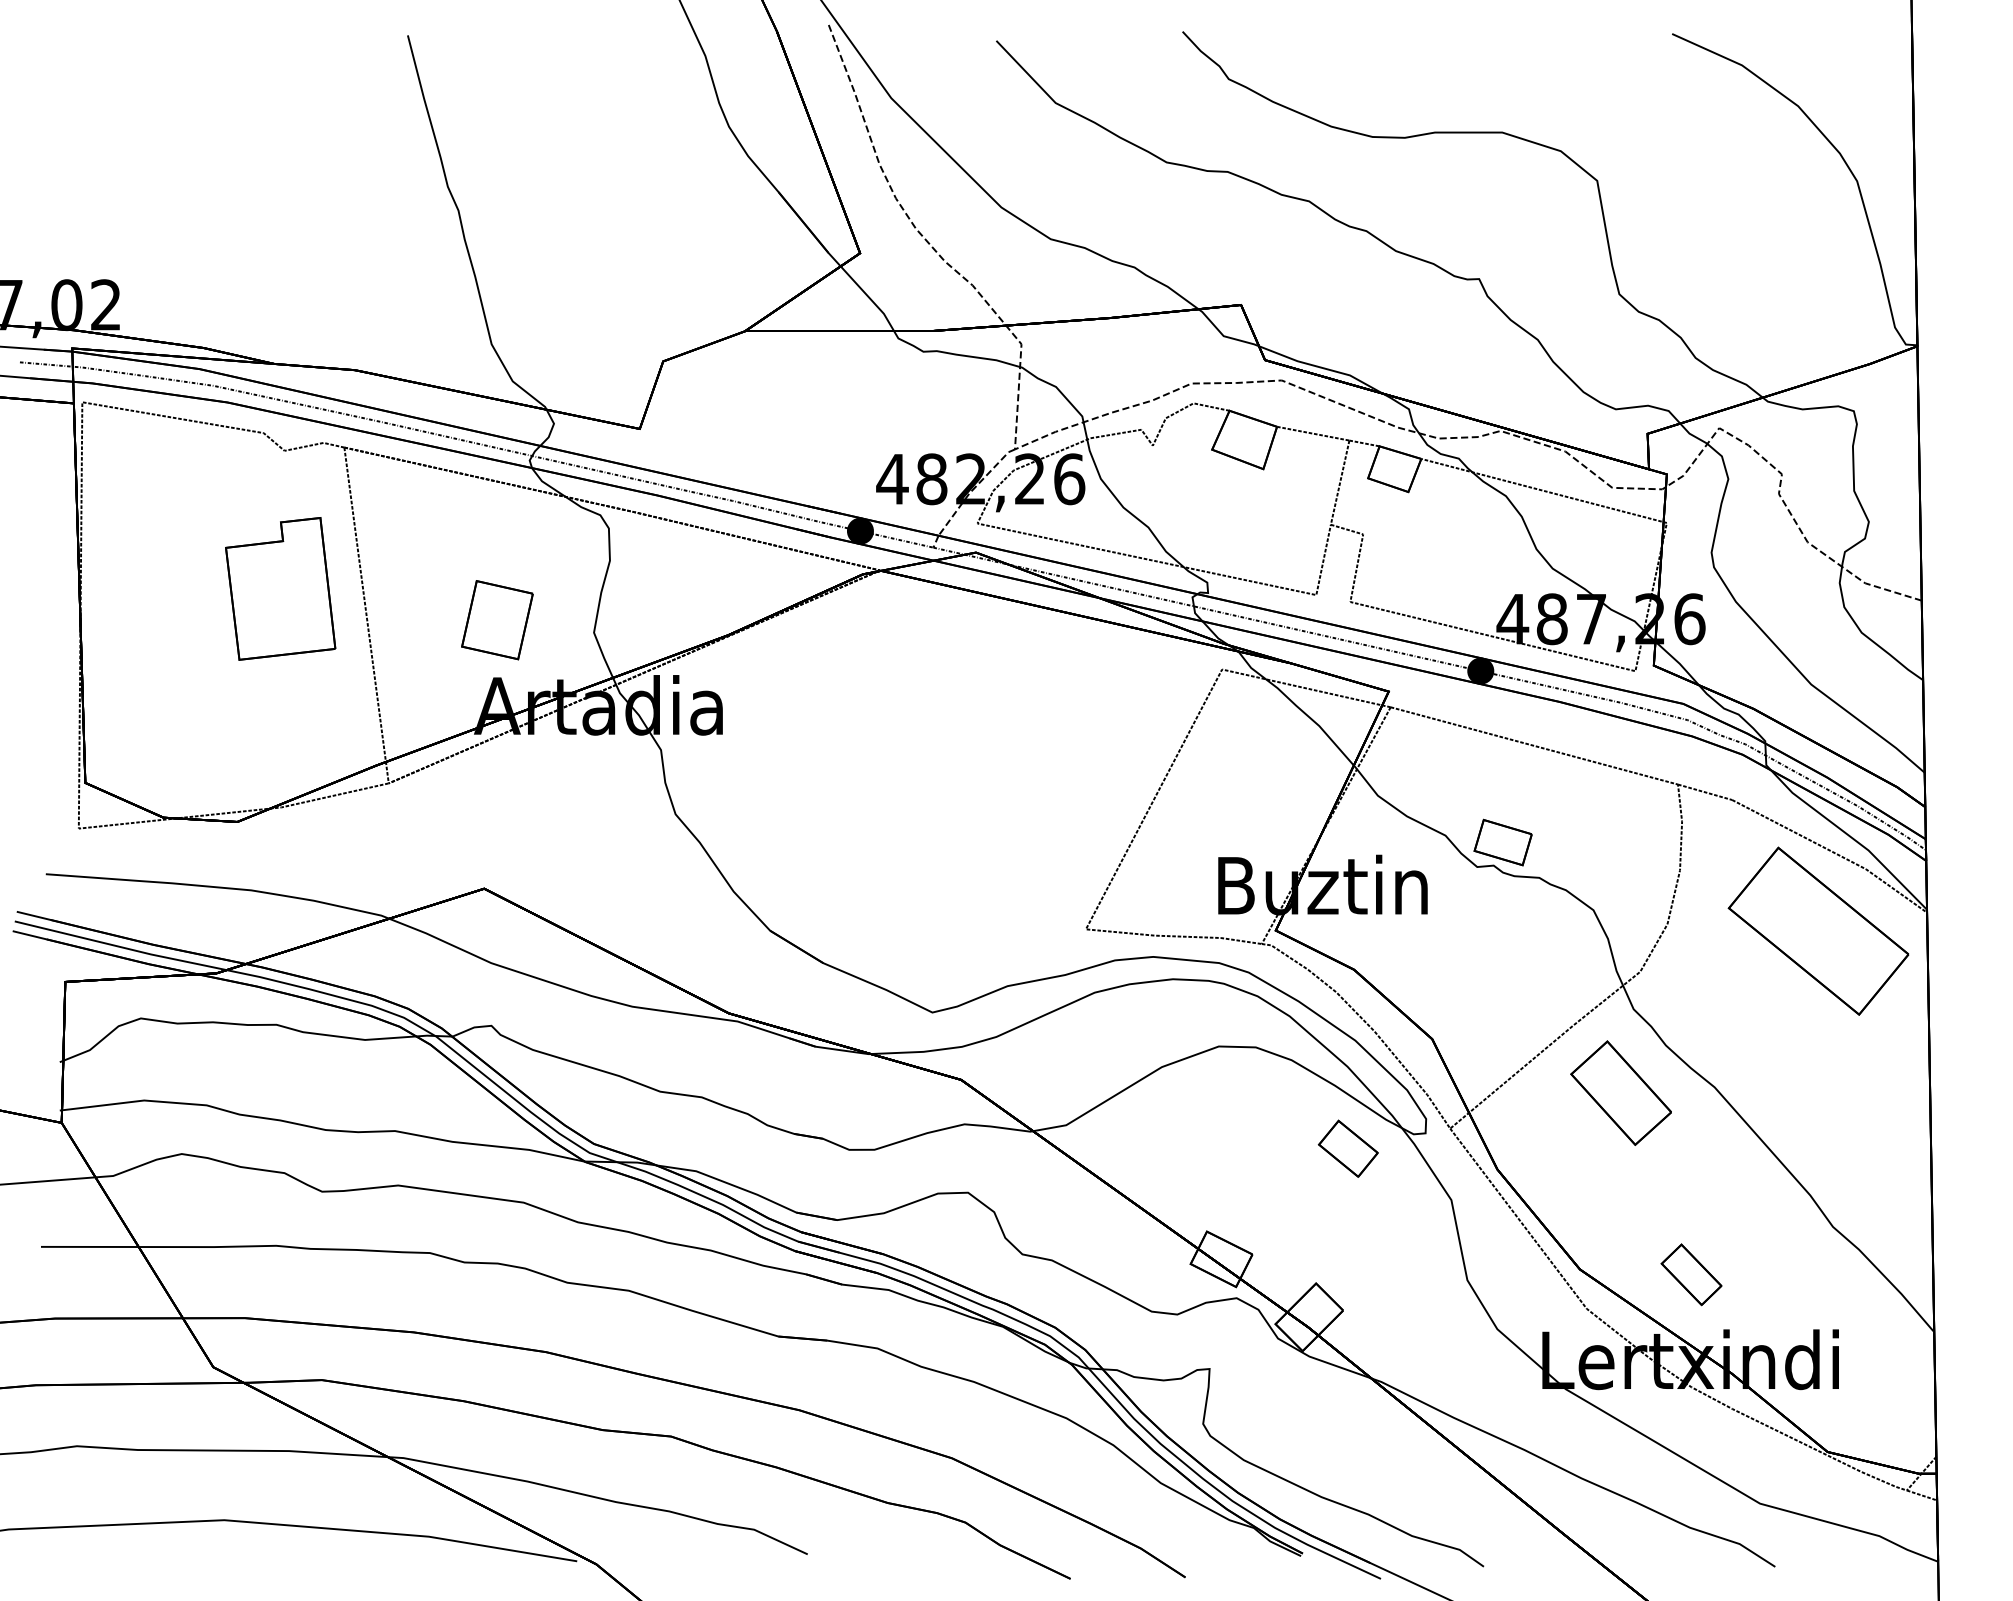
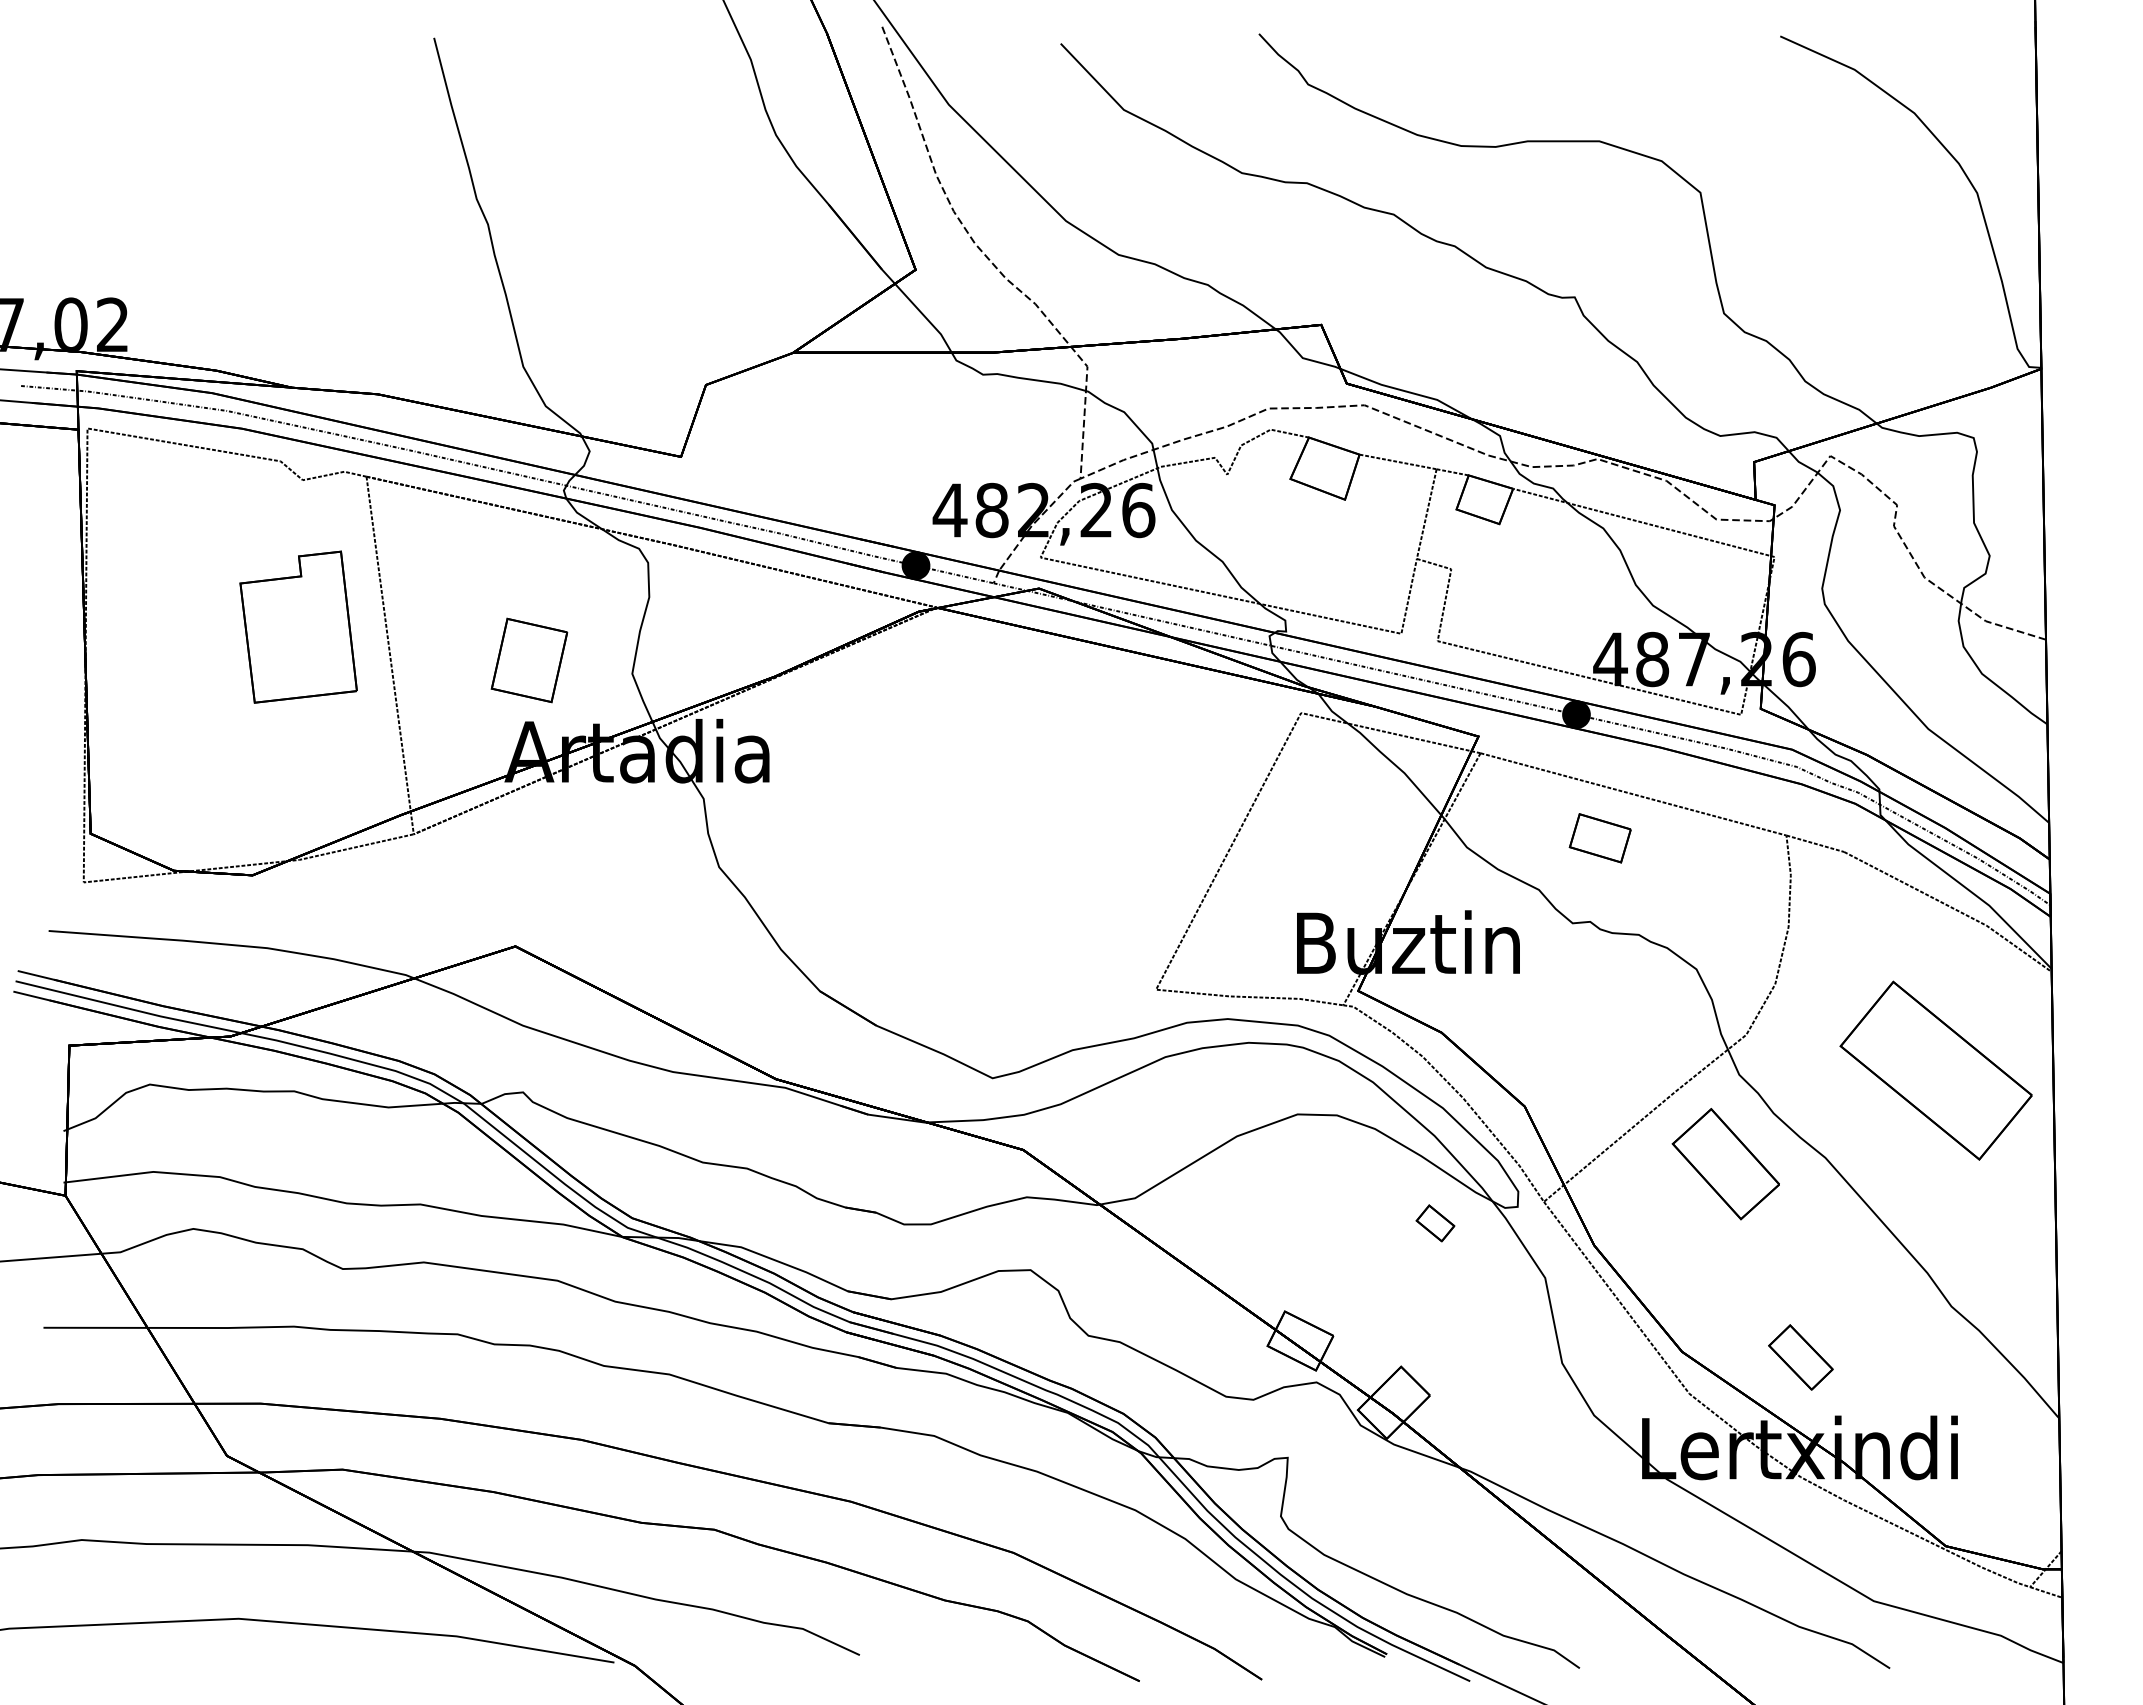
part: (1502, 842) -> (1599, 838), moved
part: (1817, 931) -> (1935, 1070), moved
part: (1348, 1148) -> (1435, 1223), size x0.6

